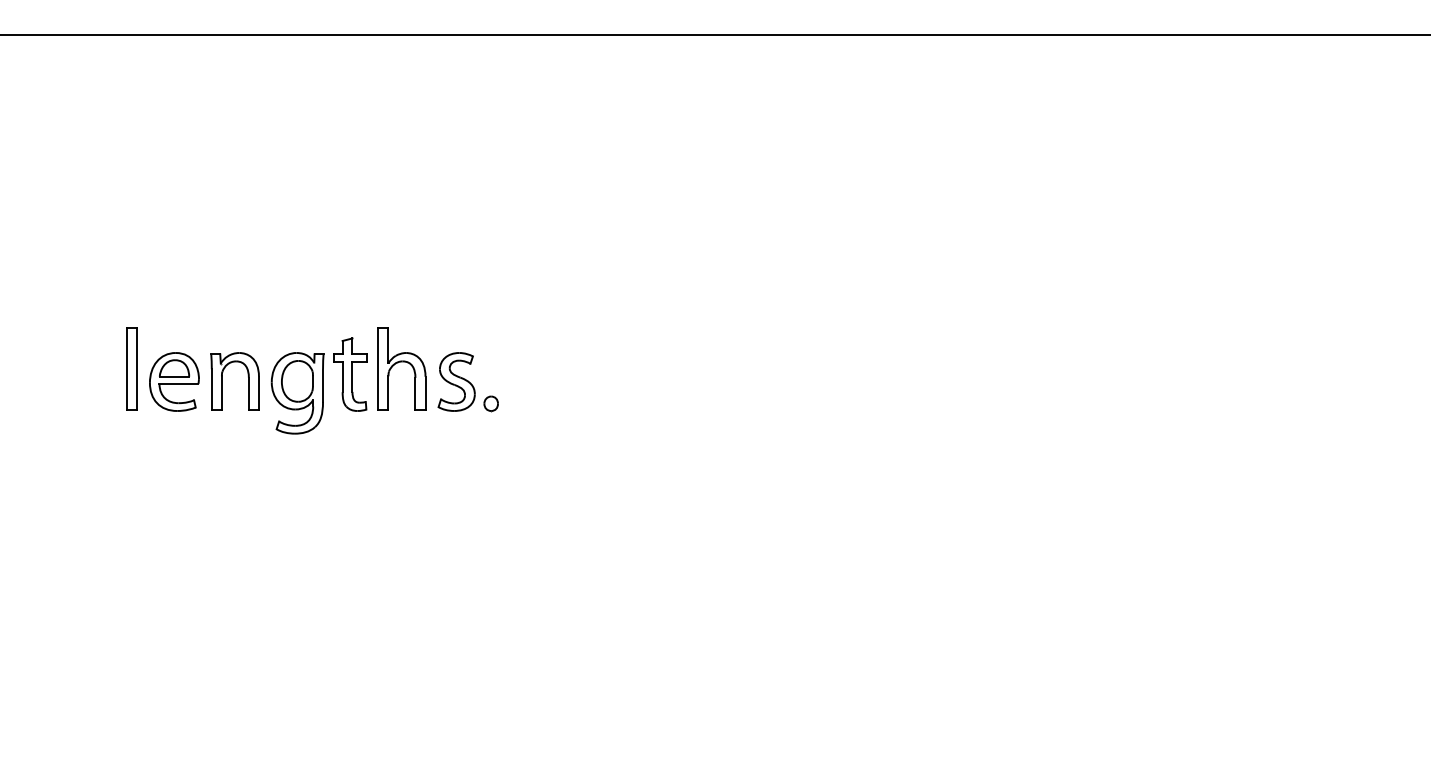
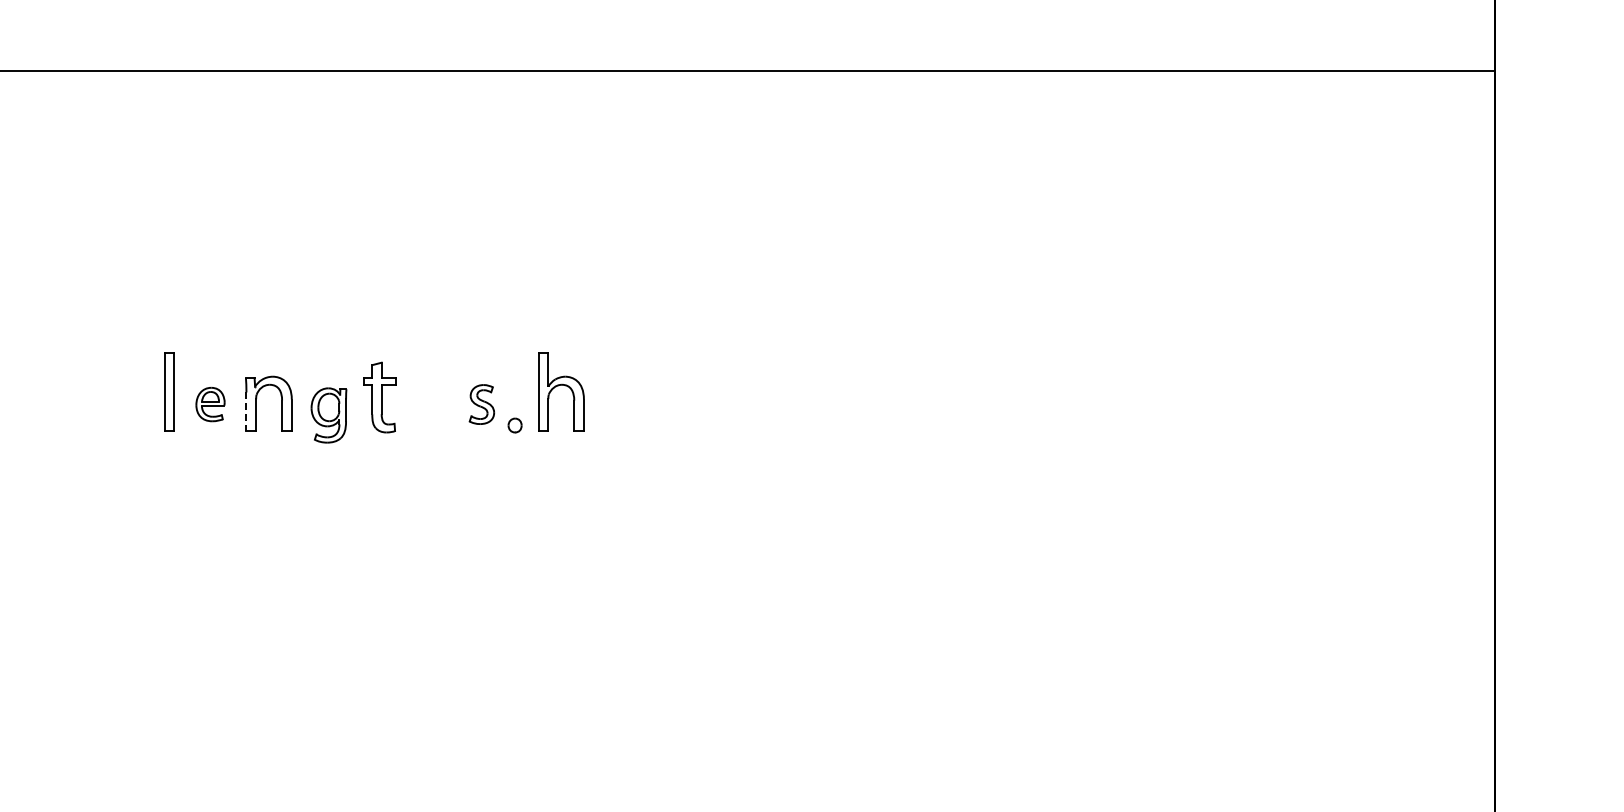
part: (402, 368) -> (561, 391), moved
part: (174, 381) -> (210, 404), size x0.6
part: (456, 381) -> (481, 404), size x0.7
line: (211, 390) -> (246, 412), solid -> dashed
part: (297, 393) -> (328, 415), size x0.7

